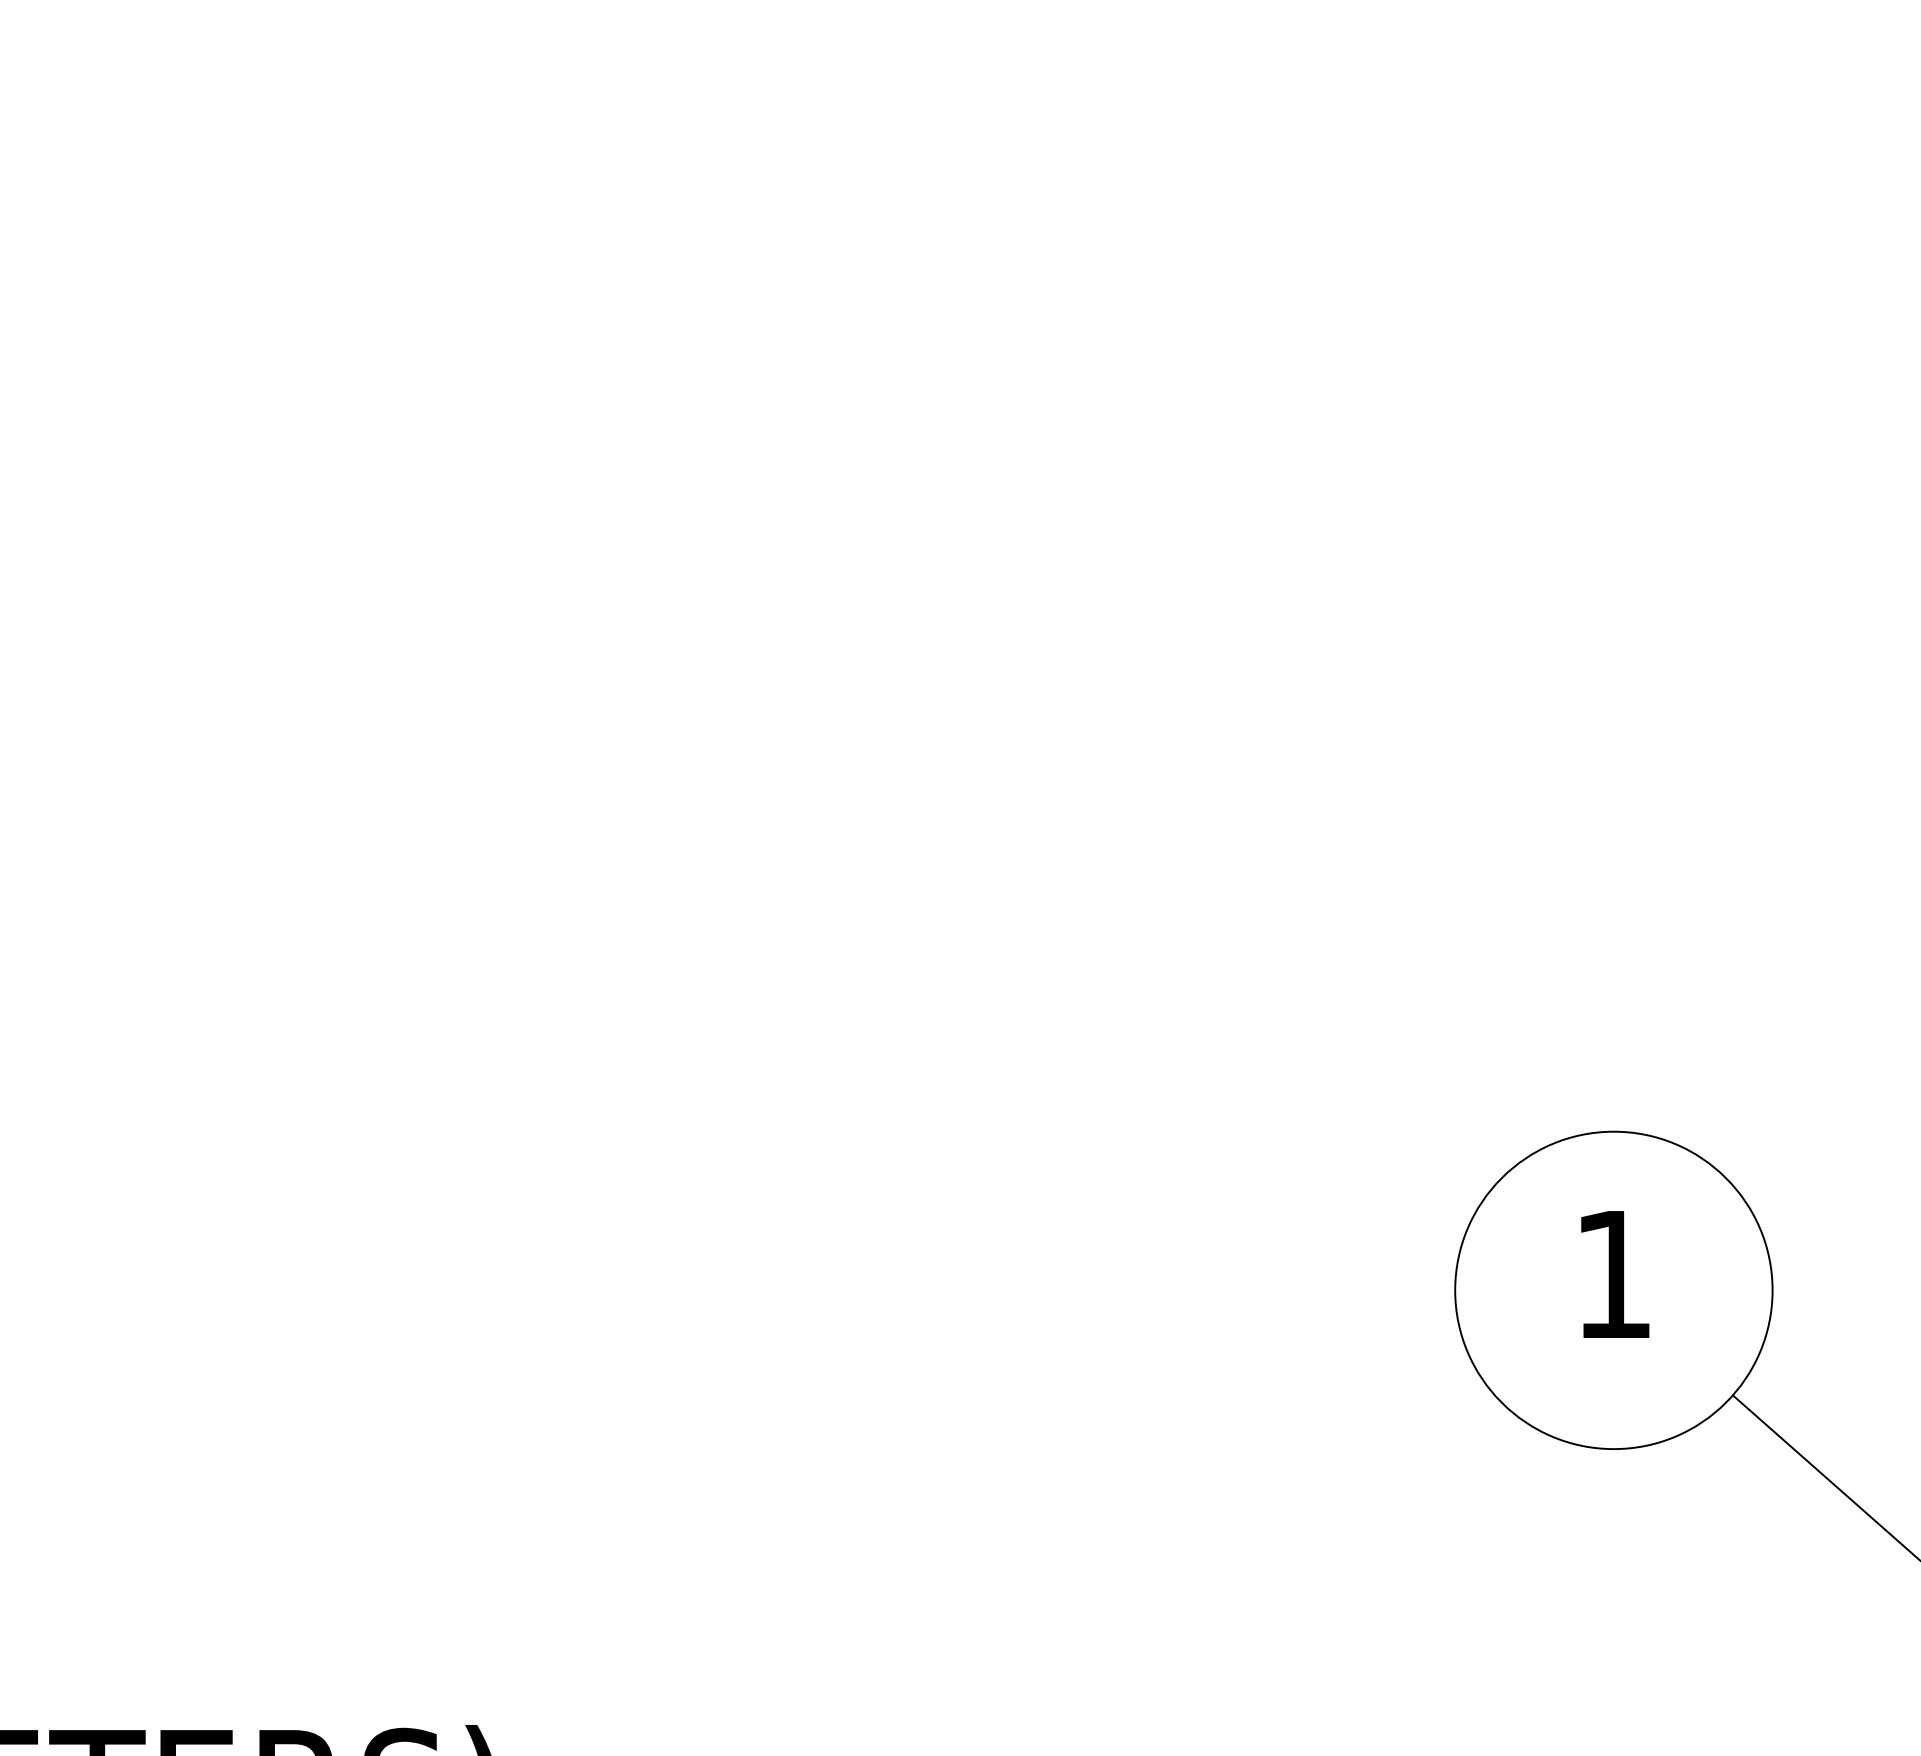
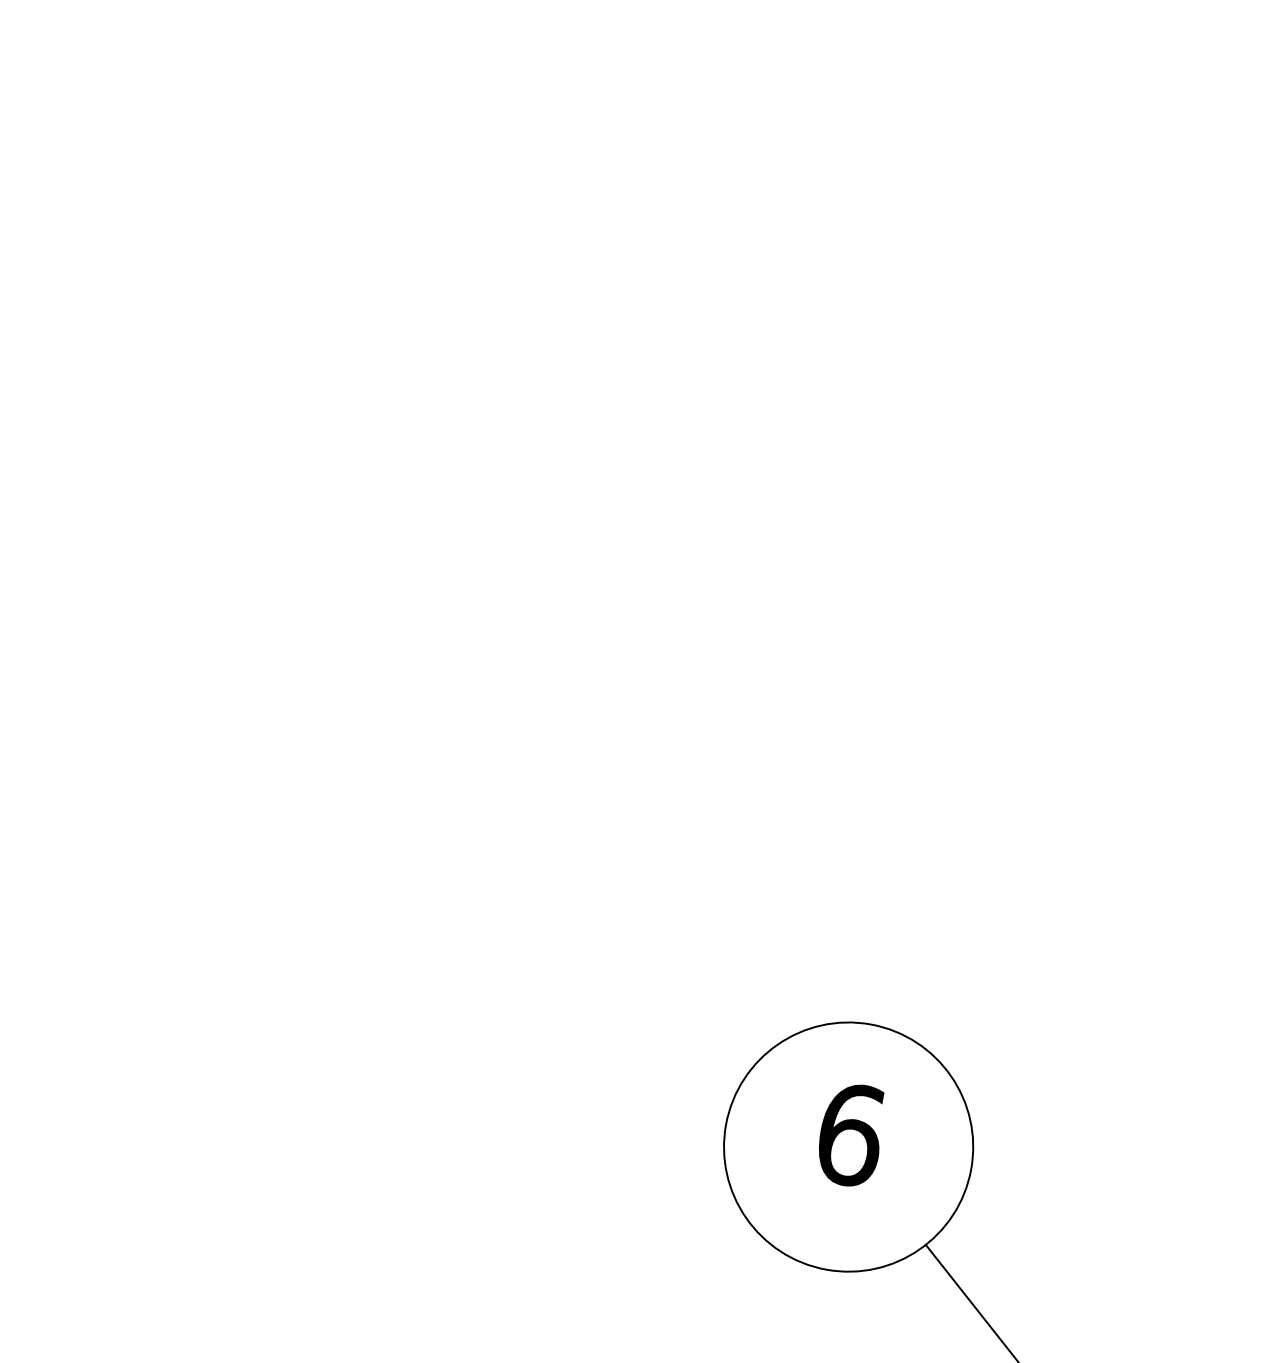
text: (1614, 1274) -> (851, 1134), 1 -> 6

